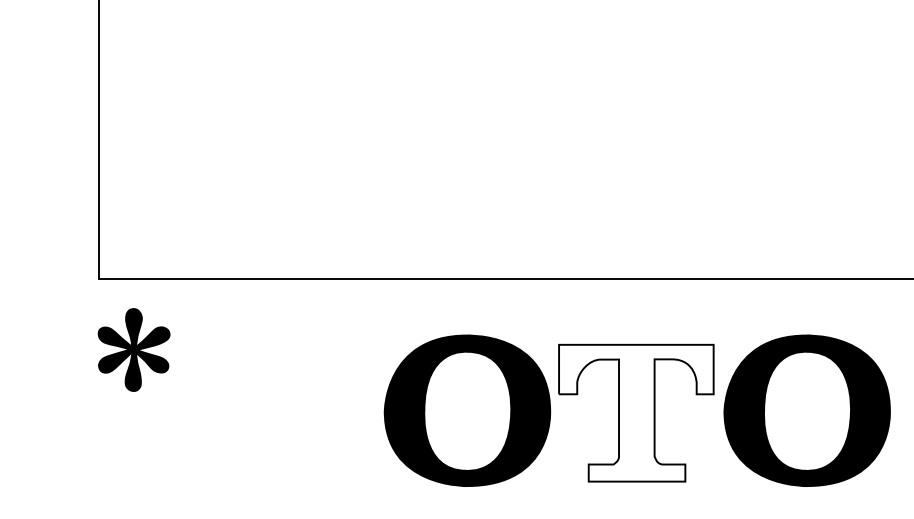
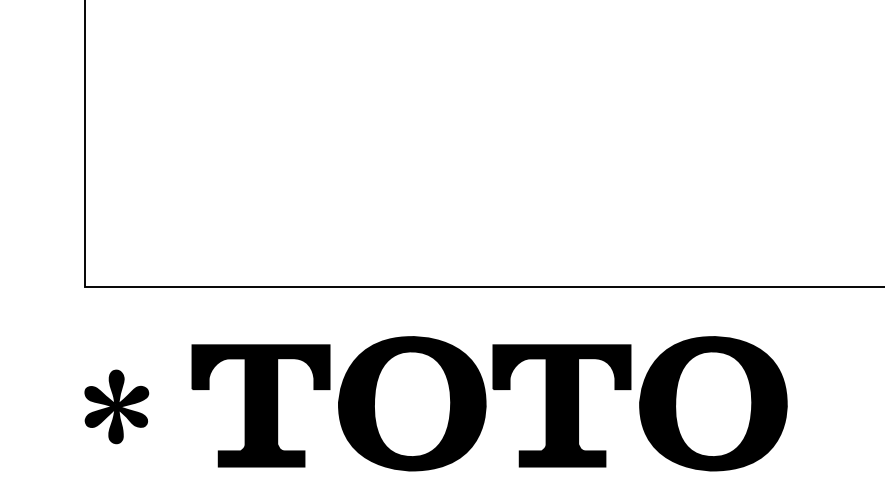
part: (133, 349) -> (116, 406), moved
part: (296, 412) -> (260, 405), added
fill: (635, 412) -> (561, 405), added

